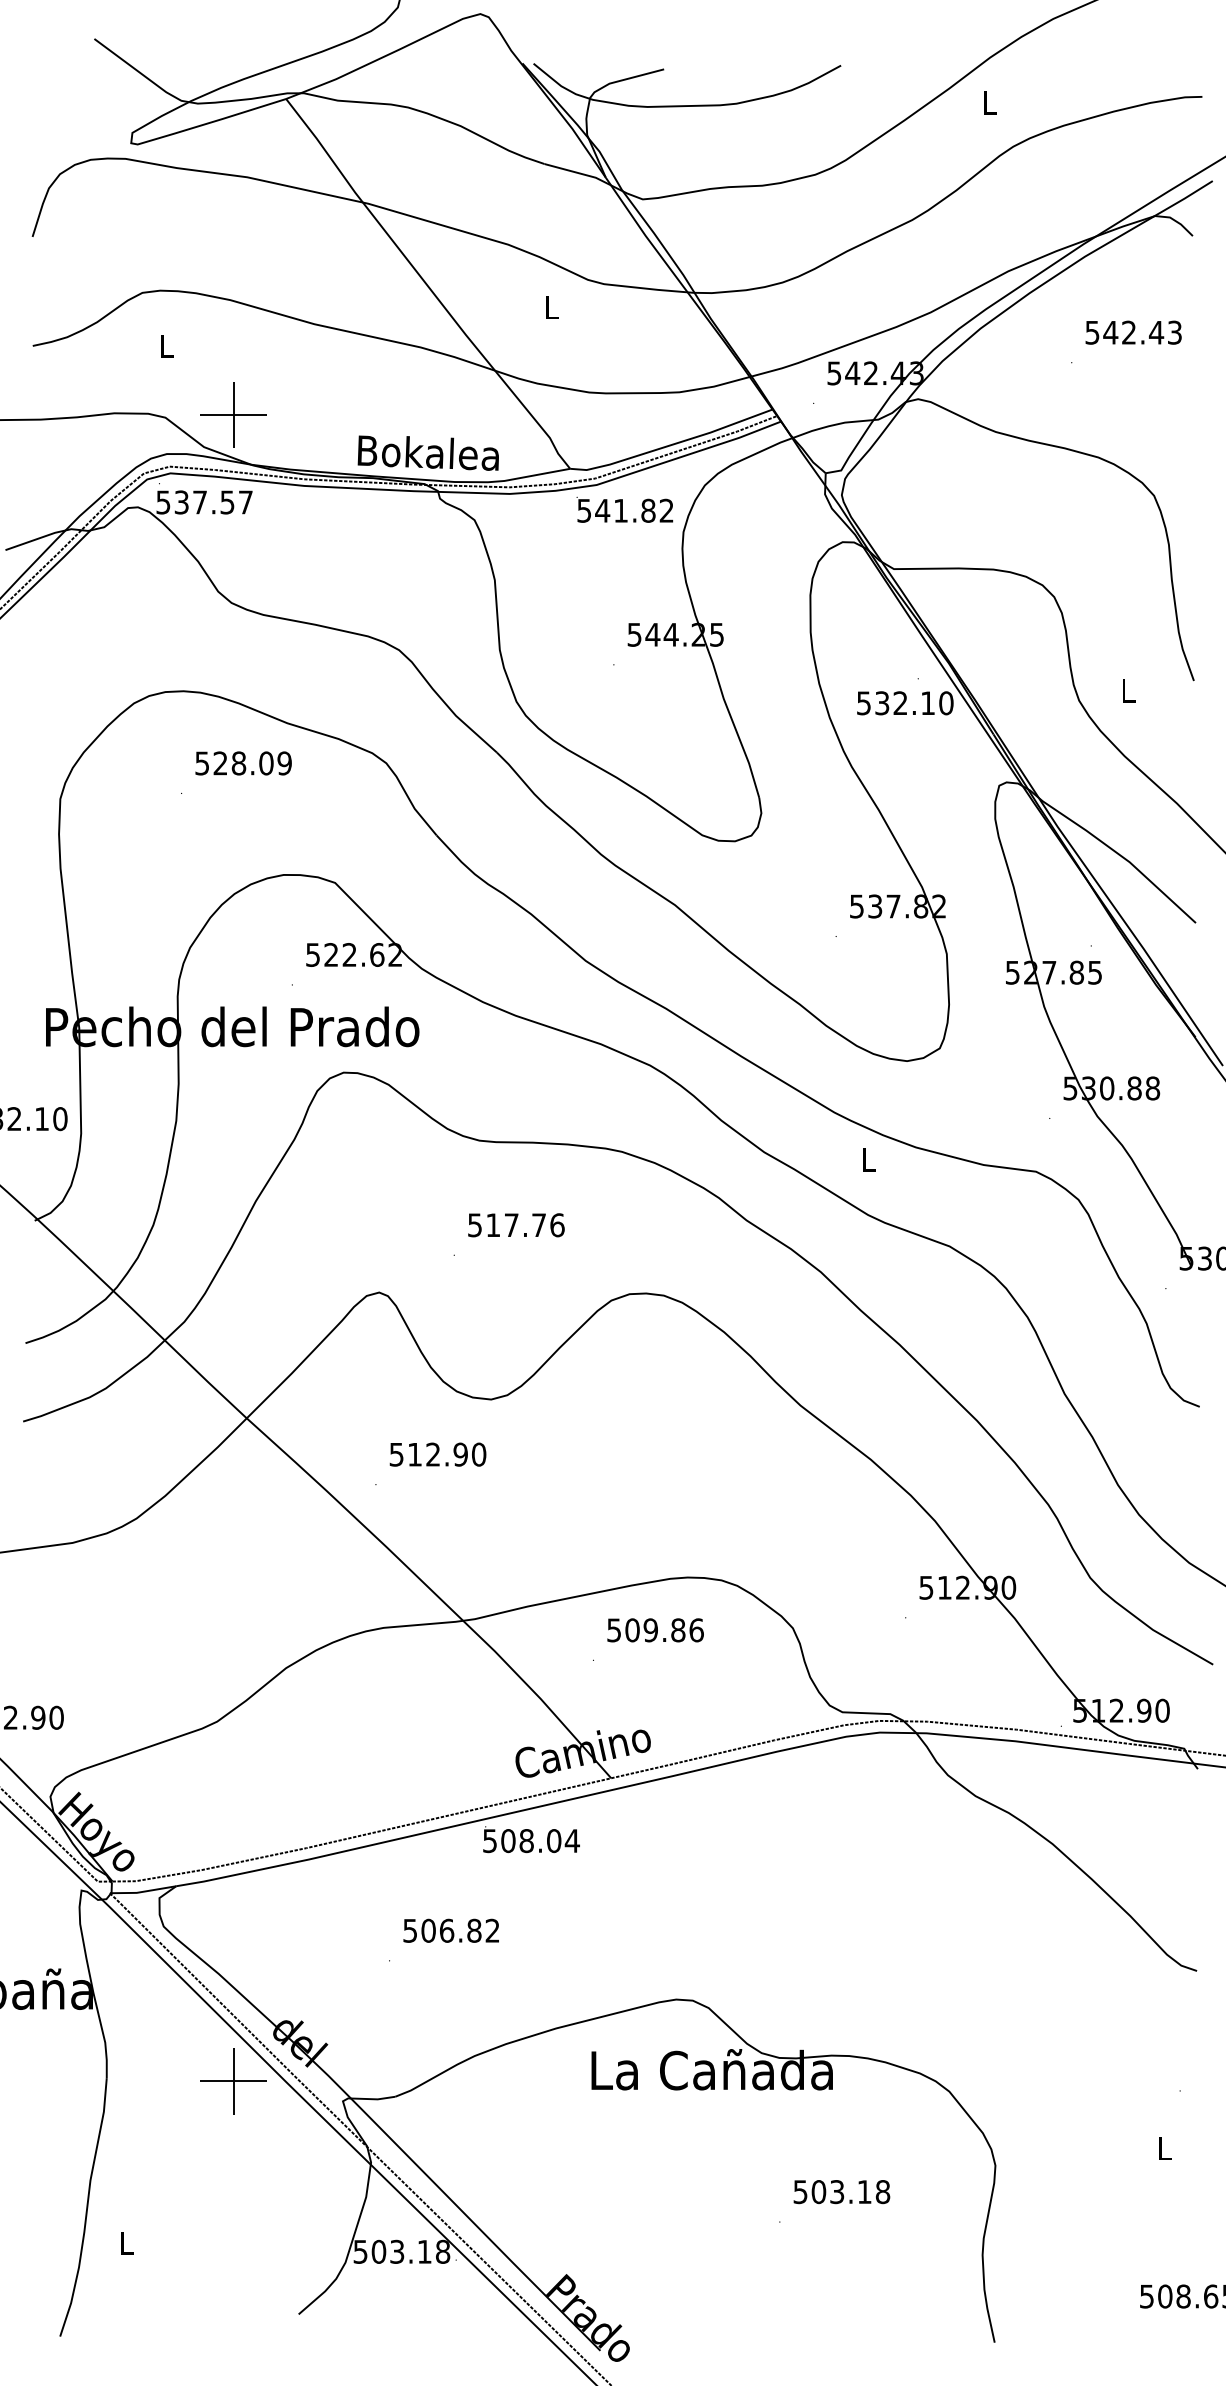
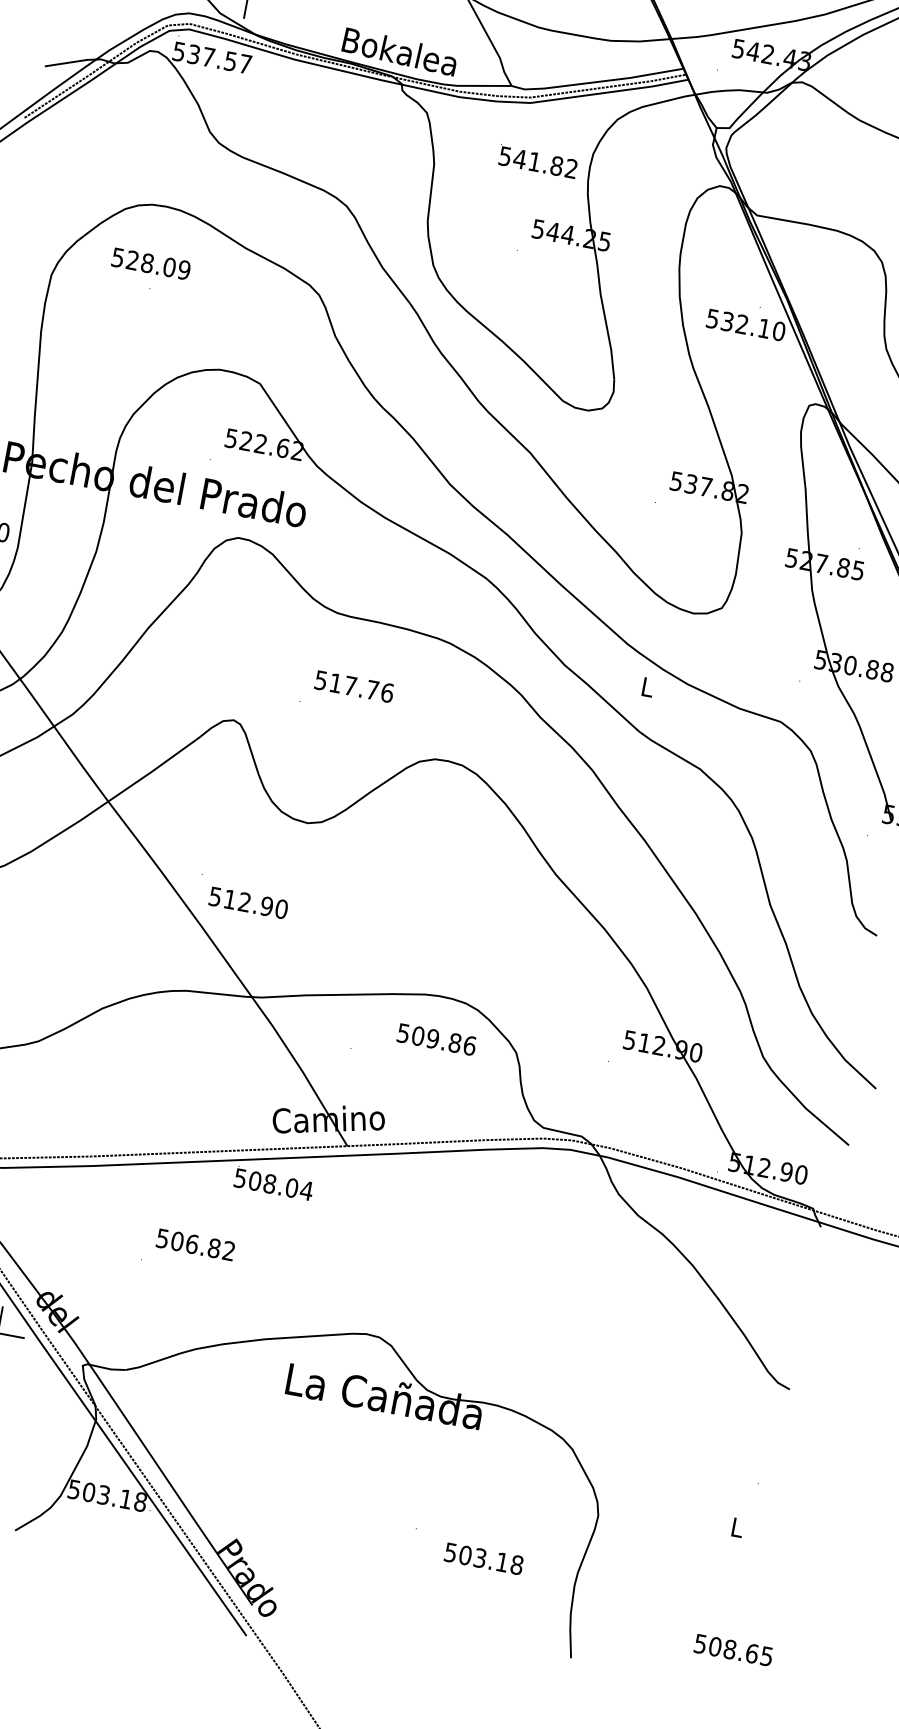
text: (624, 509) -> (537, 161), moved
text: (243, 763) -> (151, 264), moved
text: (437, 1454) -> (248, 902), moved
text: (655, 1630) -> (436, 1039), moved
text: (841, 2192) -> (483, 1559), moved

